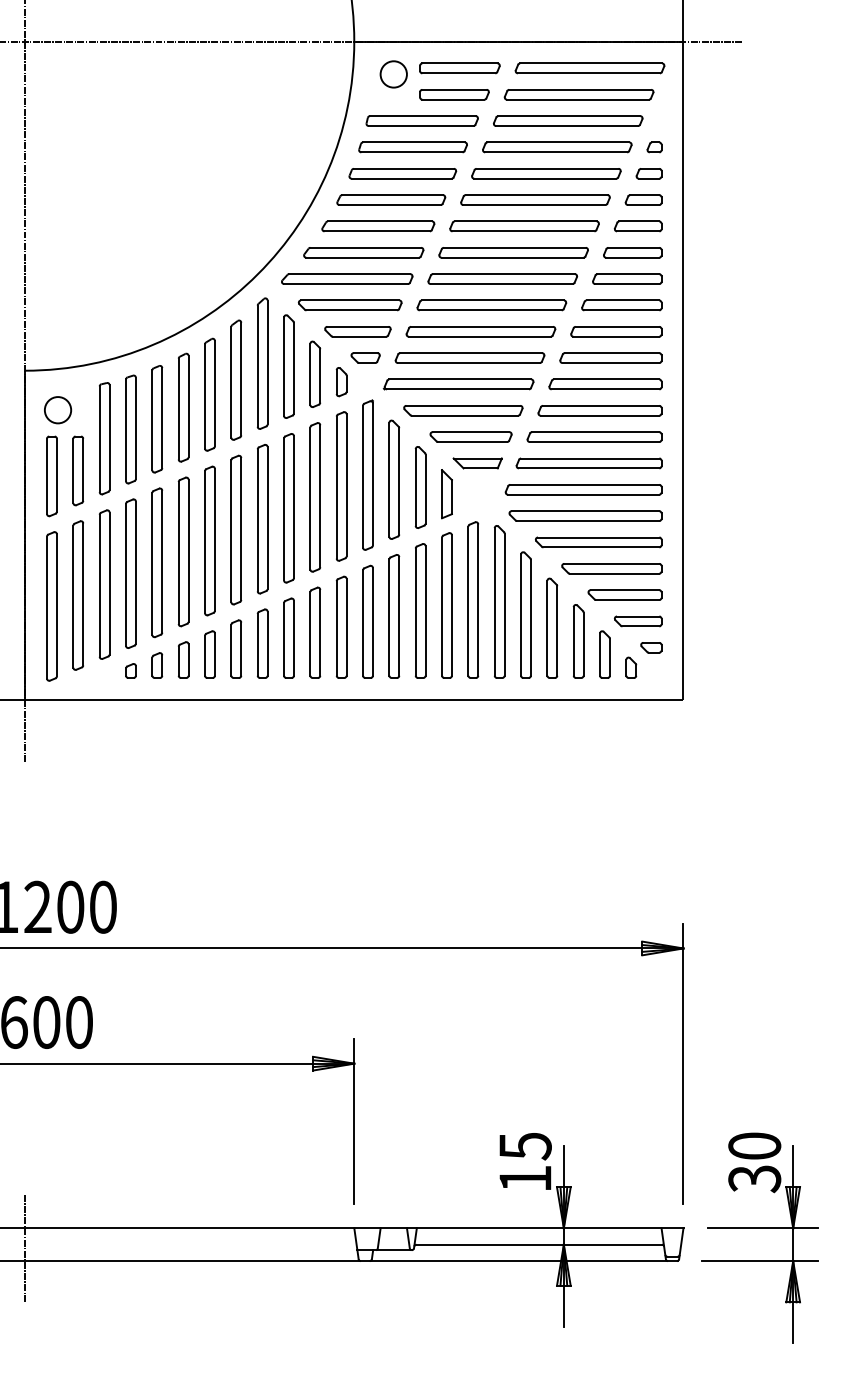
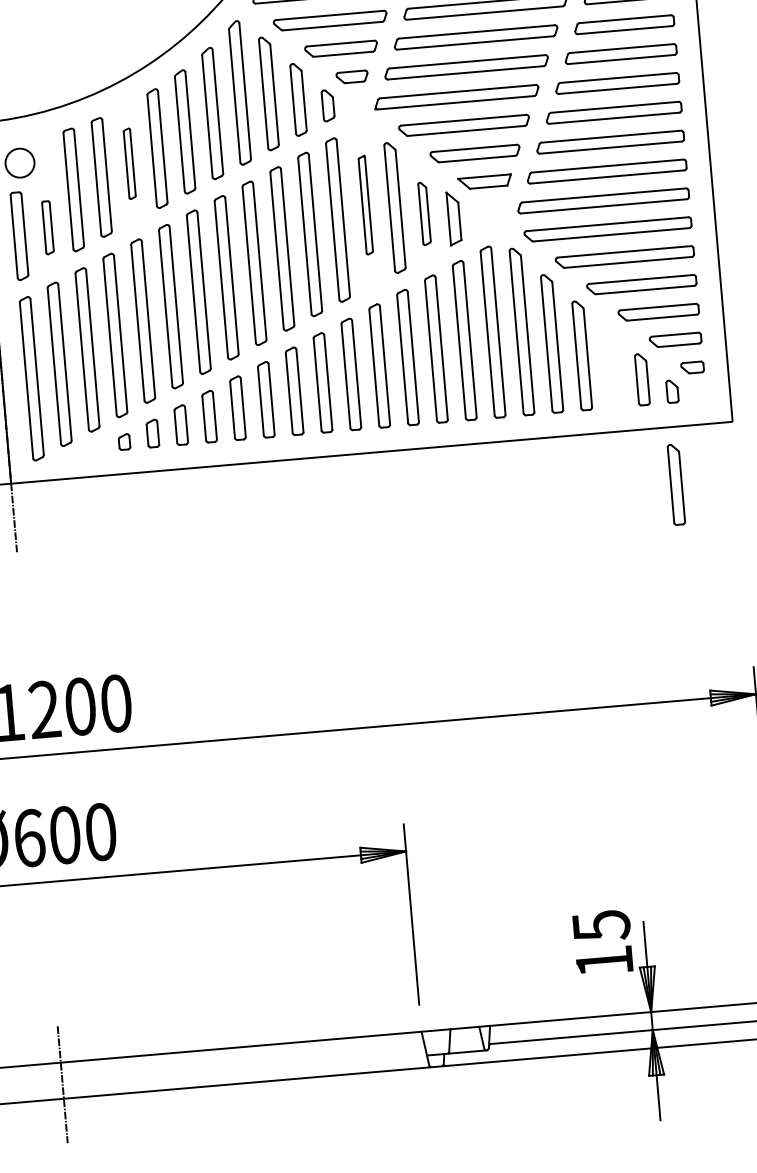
part: (157, 419) -> (129, 163), size x0.6
part: (78, 470) -> (48, 227), size x0.7
part: (367, 474) -> (365, 204), size x0.6
part: (420, 487) -> (424, 213), size x0.7
part: (578, 641) -> (676, 484), moved

